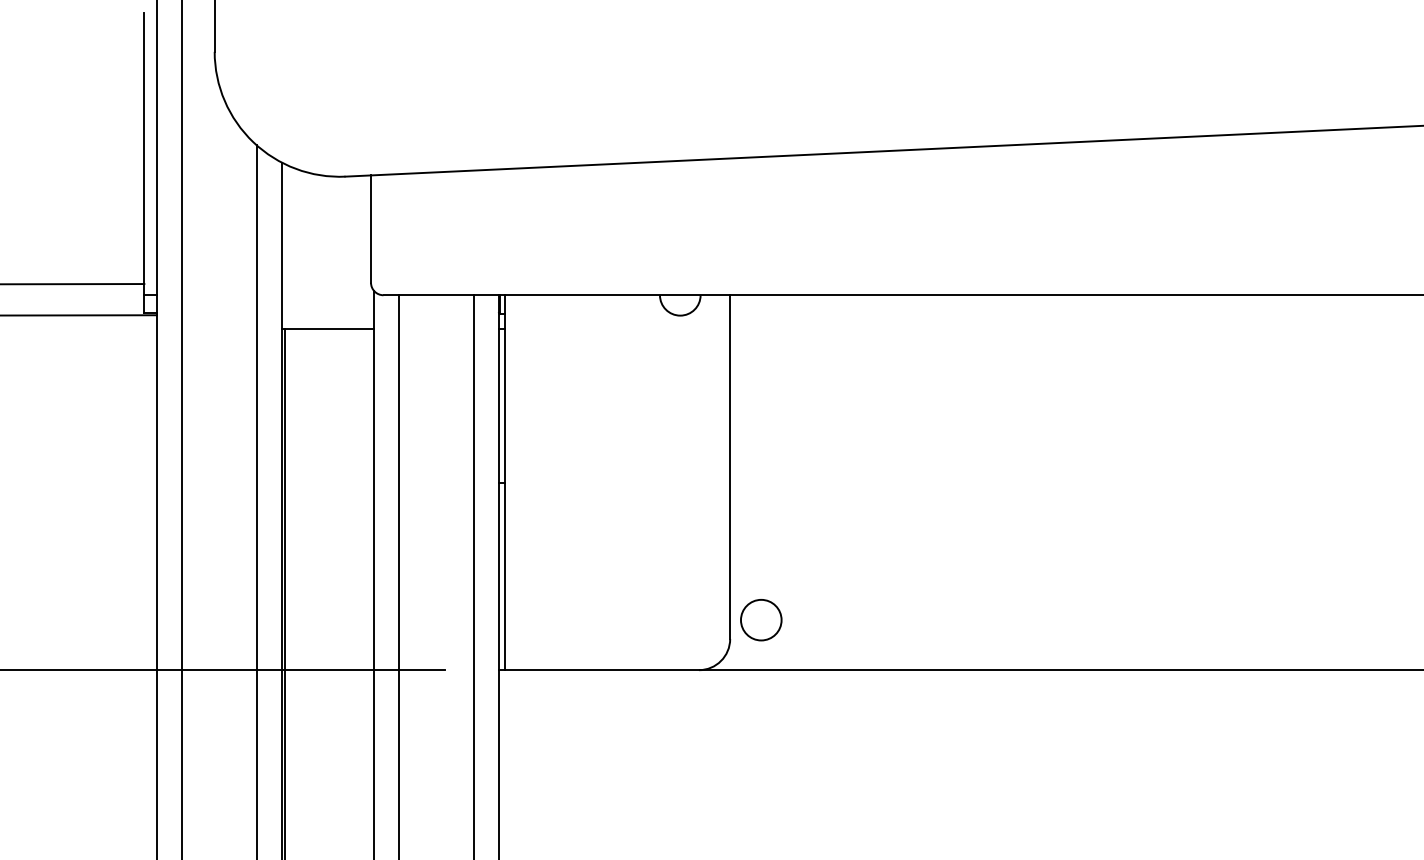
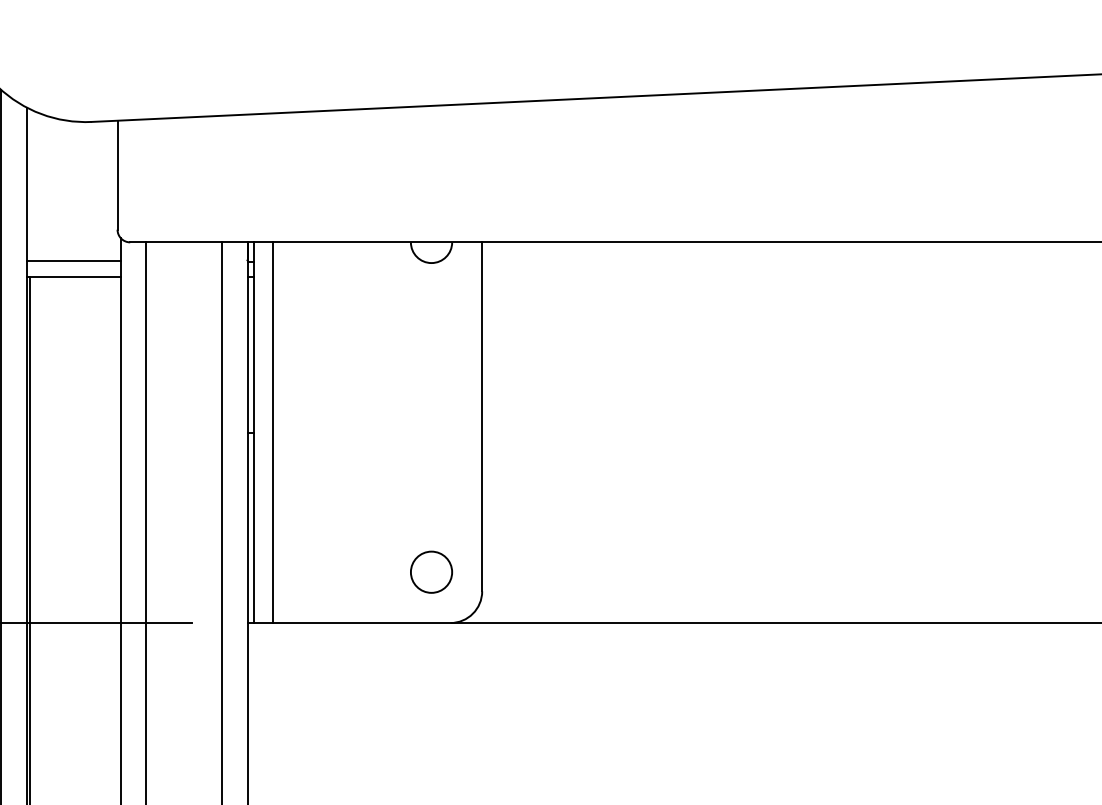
line: (327, 313) -> (73, 260), added
line: (524, 482) -> (273, 432), added
circle: (761, 620) -> (431, 572), moved

